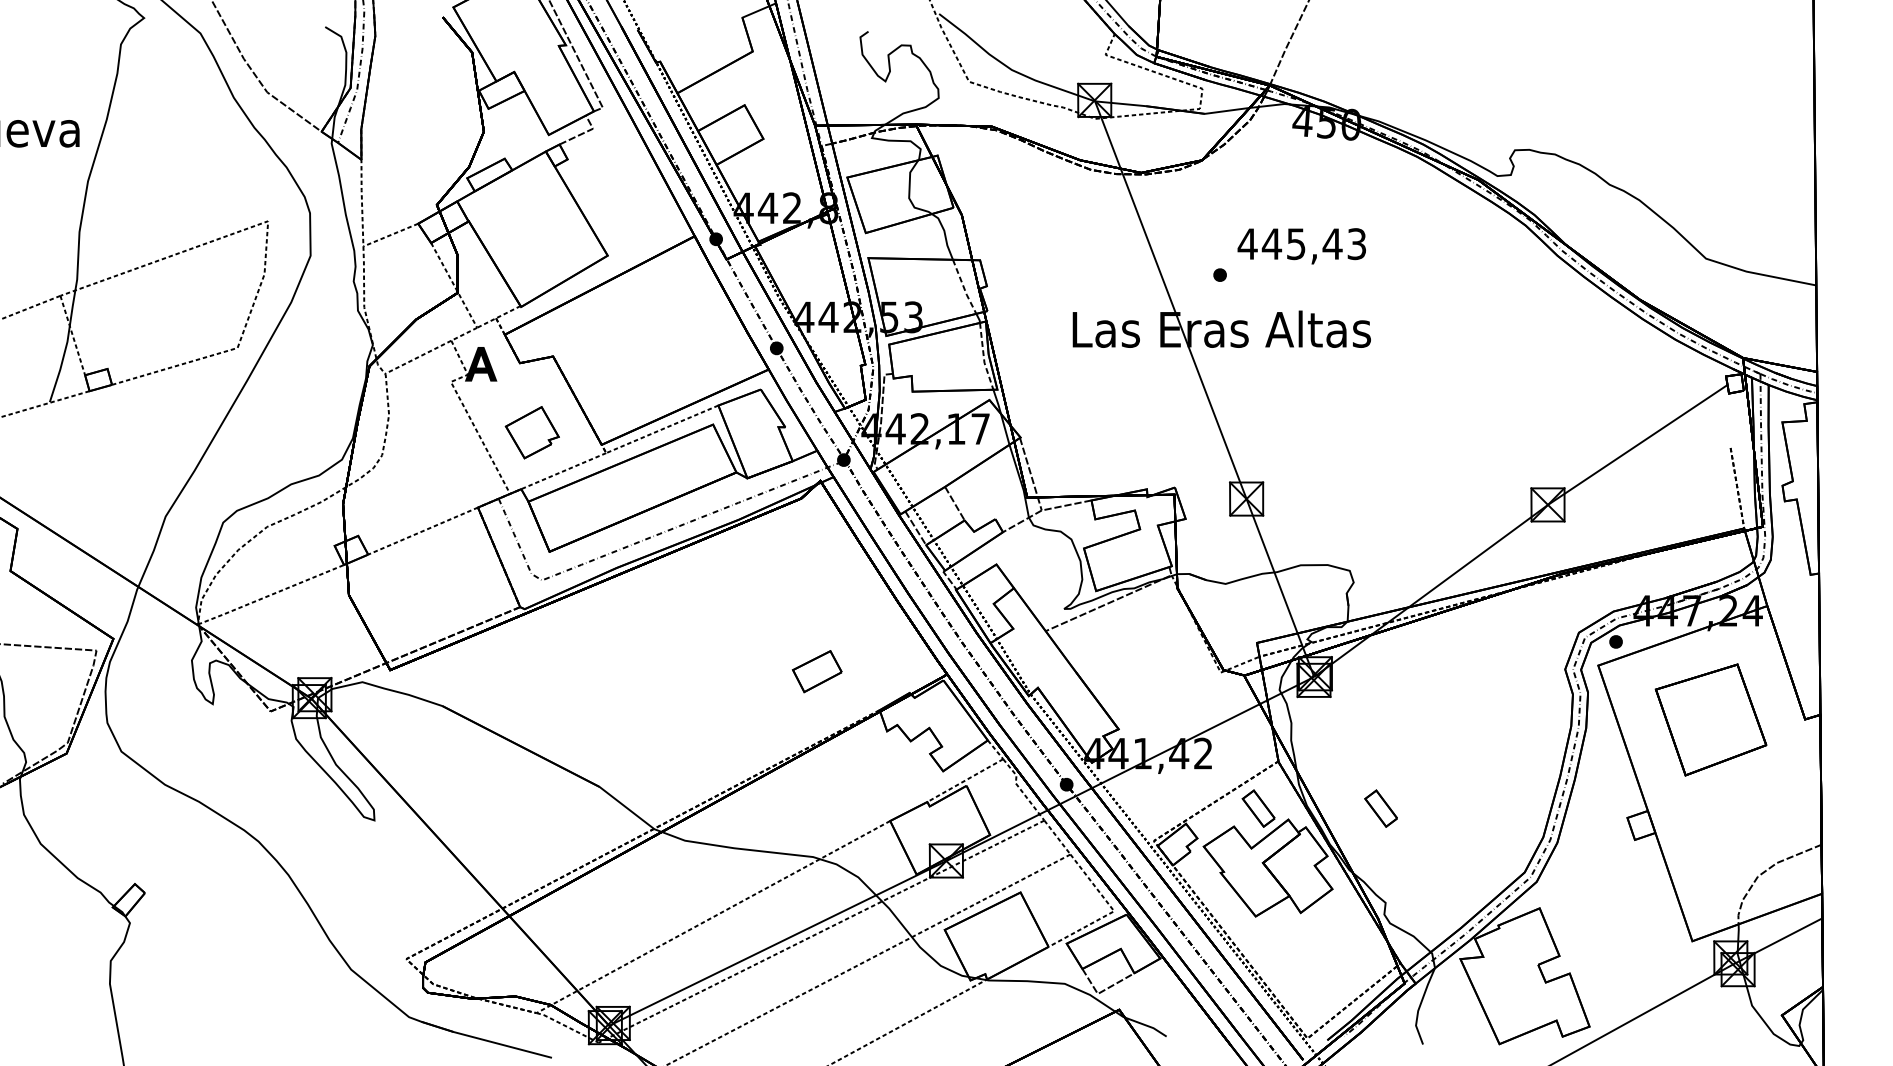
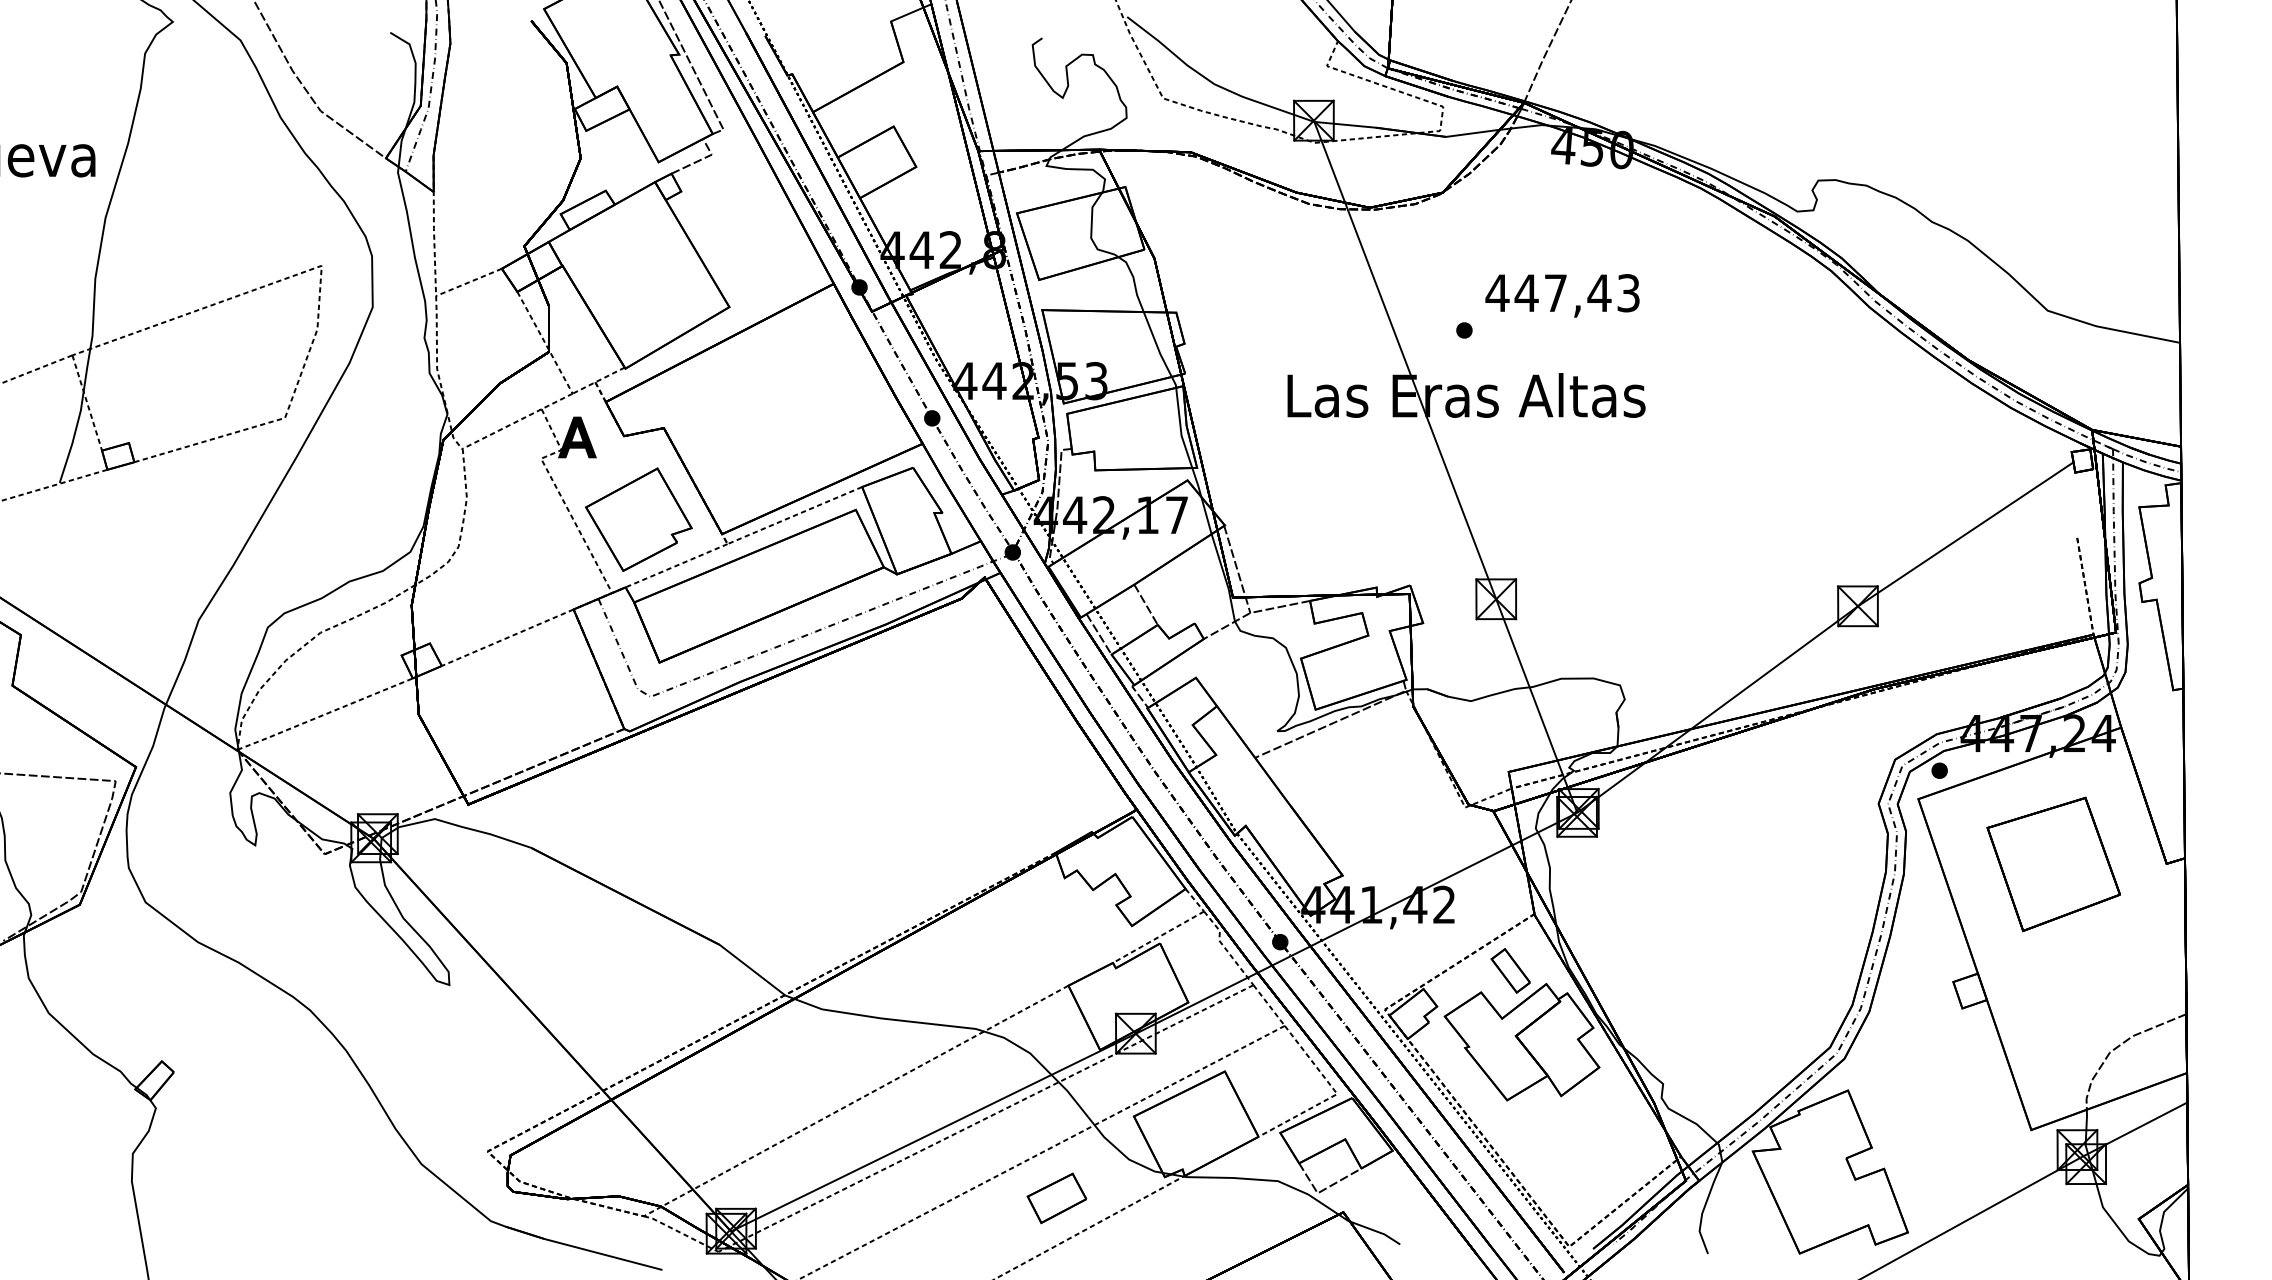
text: (1295, 244) -> (1555, 293), 445,43 -> 447,43
line: (964, 287) -> (1157, 345), dashed -> solid
line: (983, 357) -> (1180, 429), dashed -> solid
part: (532, 432) -> (638, 519), size x1.67
part: (816, 671) -> (1056, 1198), moved
part: (1380, 808) -> (1657, 970), removed

